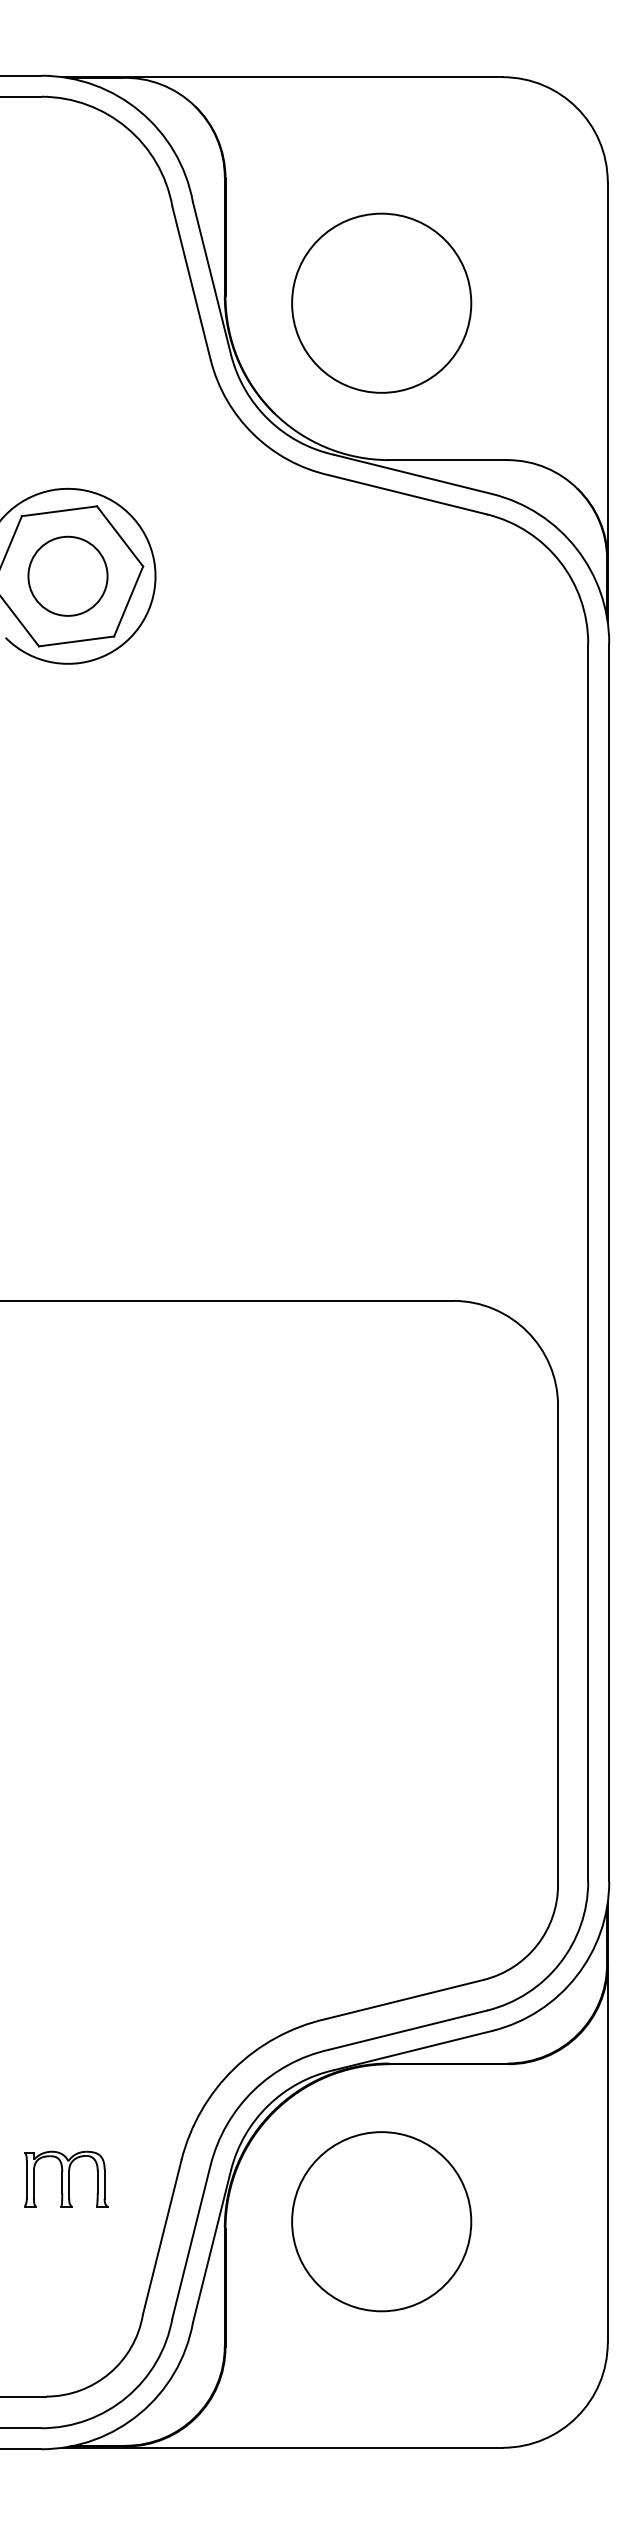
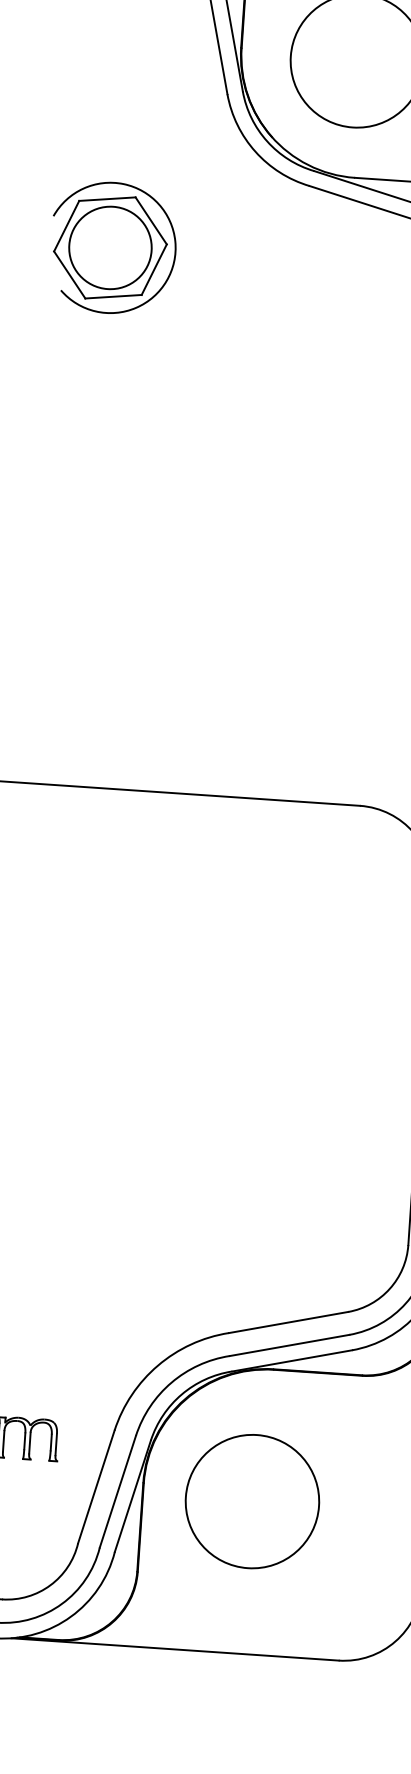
circle: (67, 575) -> (110, 247), size x1.4
circle: (381, 2221) -> (252, 1501), moved

